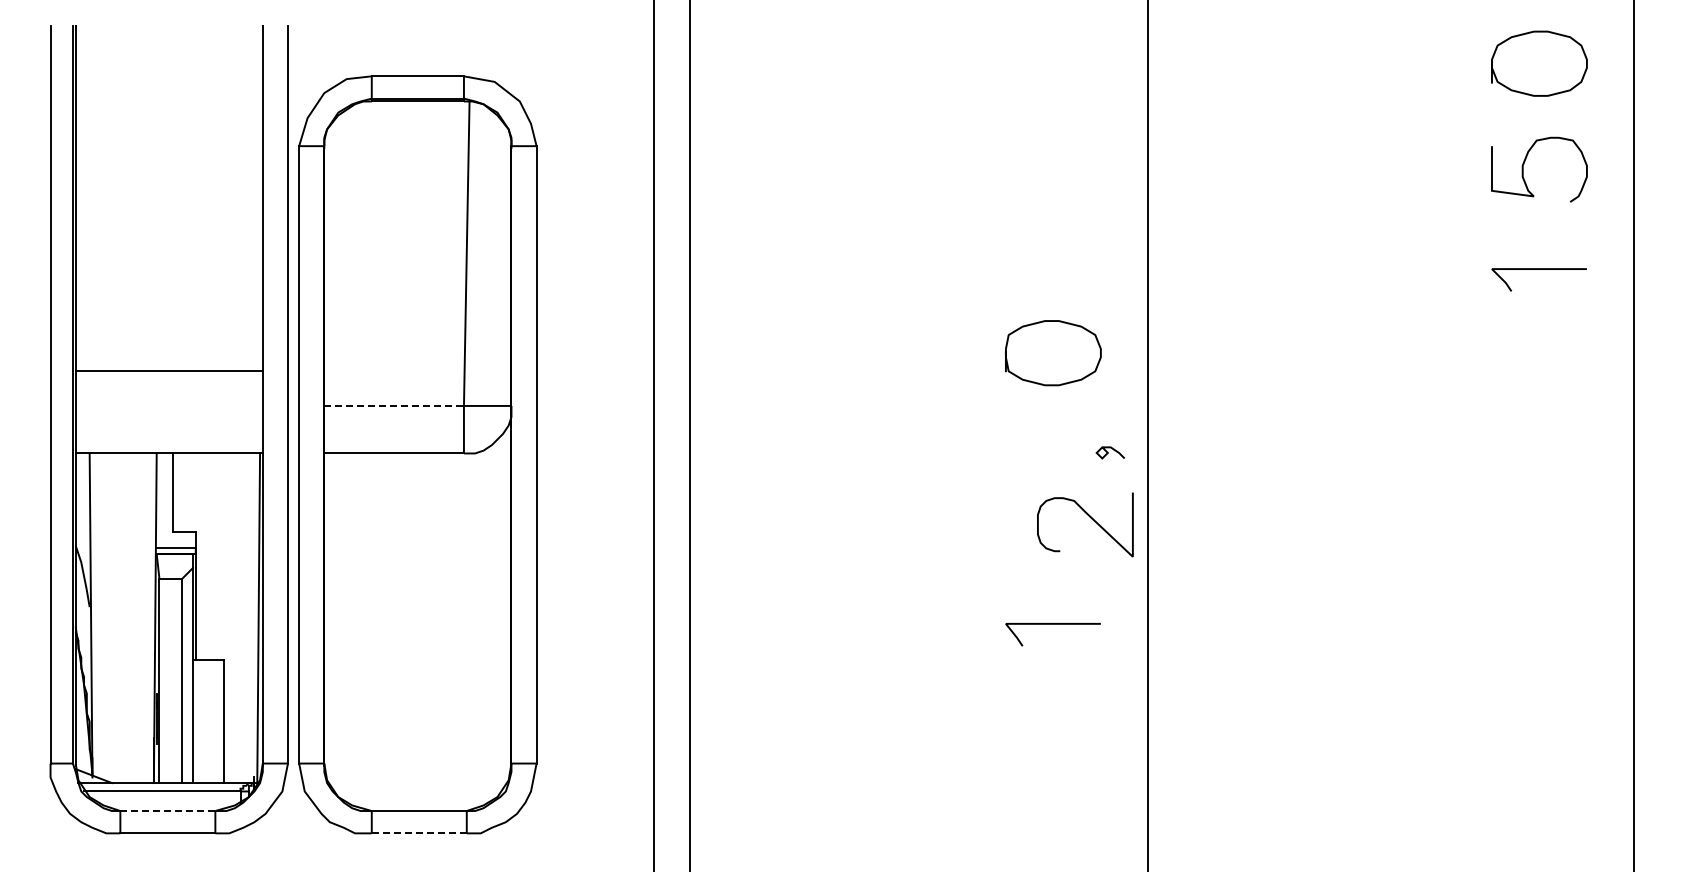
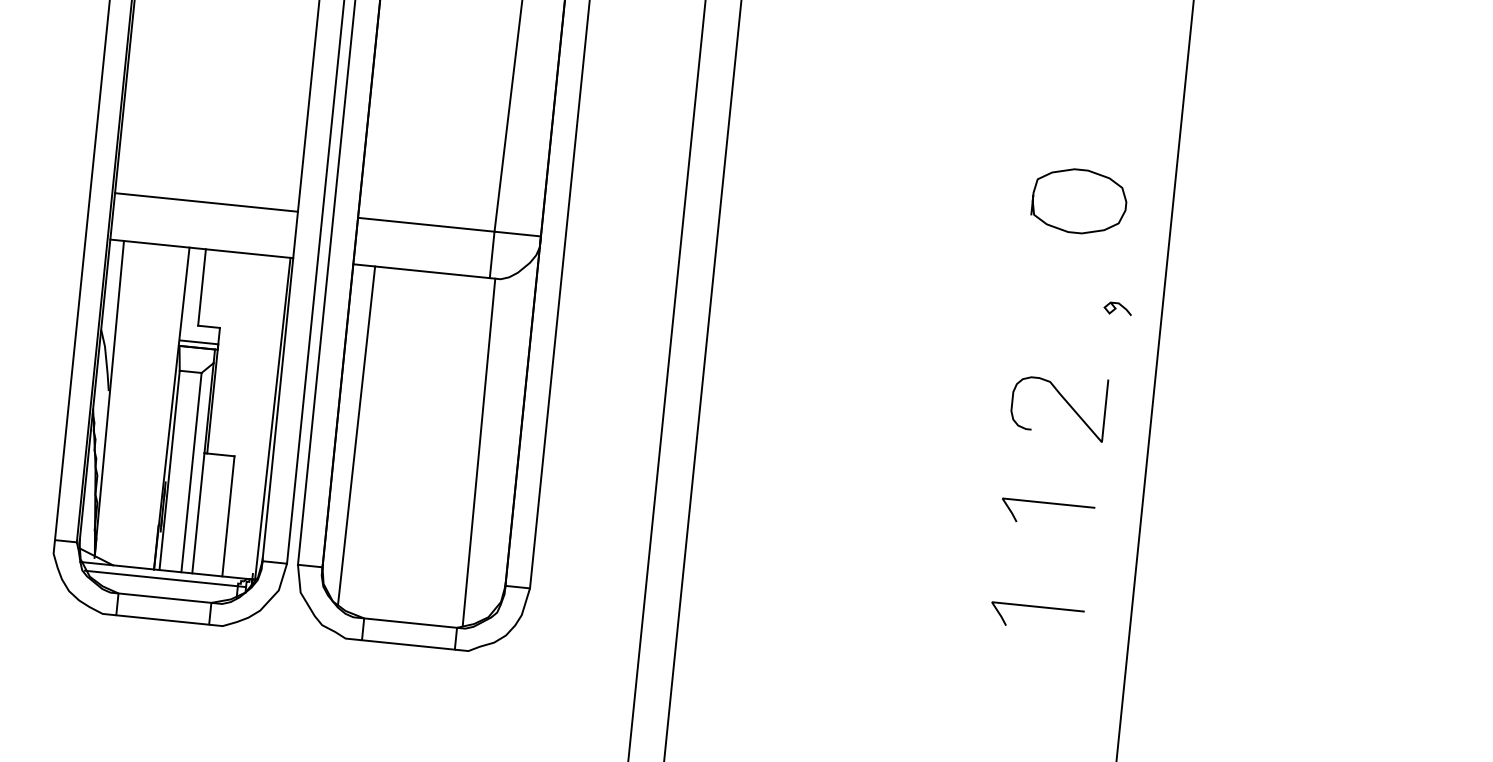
part: (1053, 353) -> (1079, 201), moved
line: (168, 370) -> (205, 201), moved
line: (394, 405) -> (426, 224), dashed -> solid
curve: (1108, 452) -> (1116, 308), moved
curve: (1090, 518) -> (1064, 400), moved
line: (344, 626) -> (355, 435), added
line: (470, 630) -> (478, 451), added
curve: (1052, 730) -> (1037, 607), added
line: (167, 811) -> (164, 598), dashed -> solid
line: (419, 833) -> (408, 645), dashed -> solid

